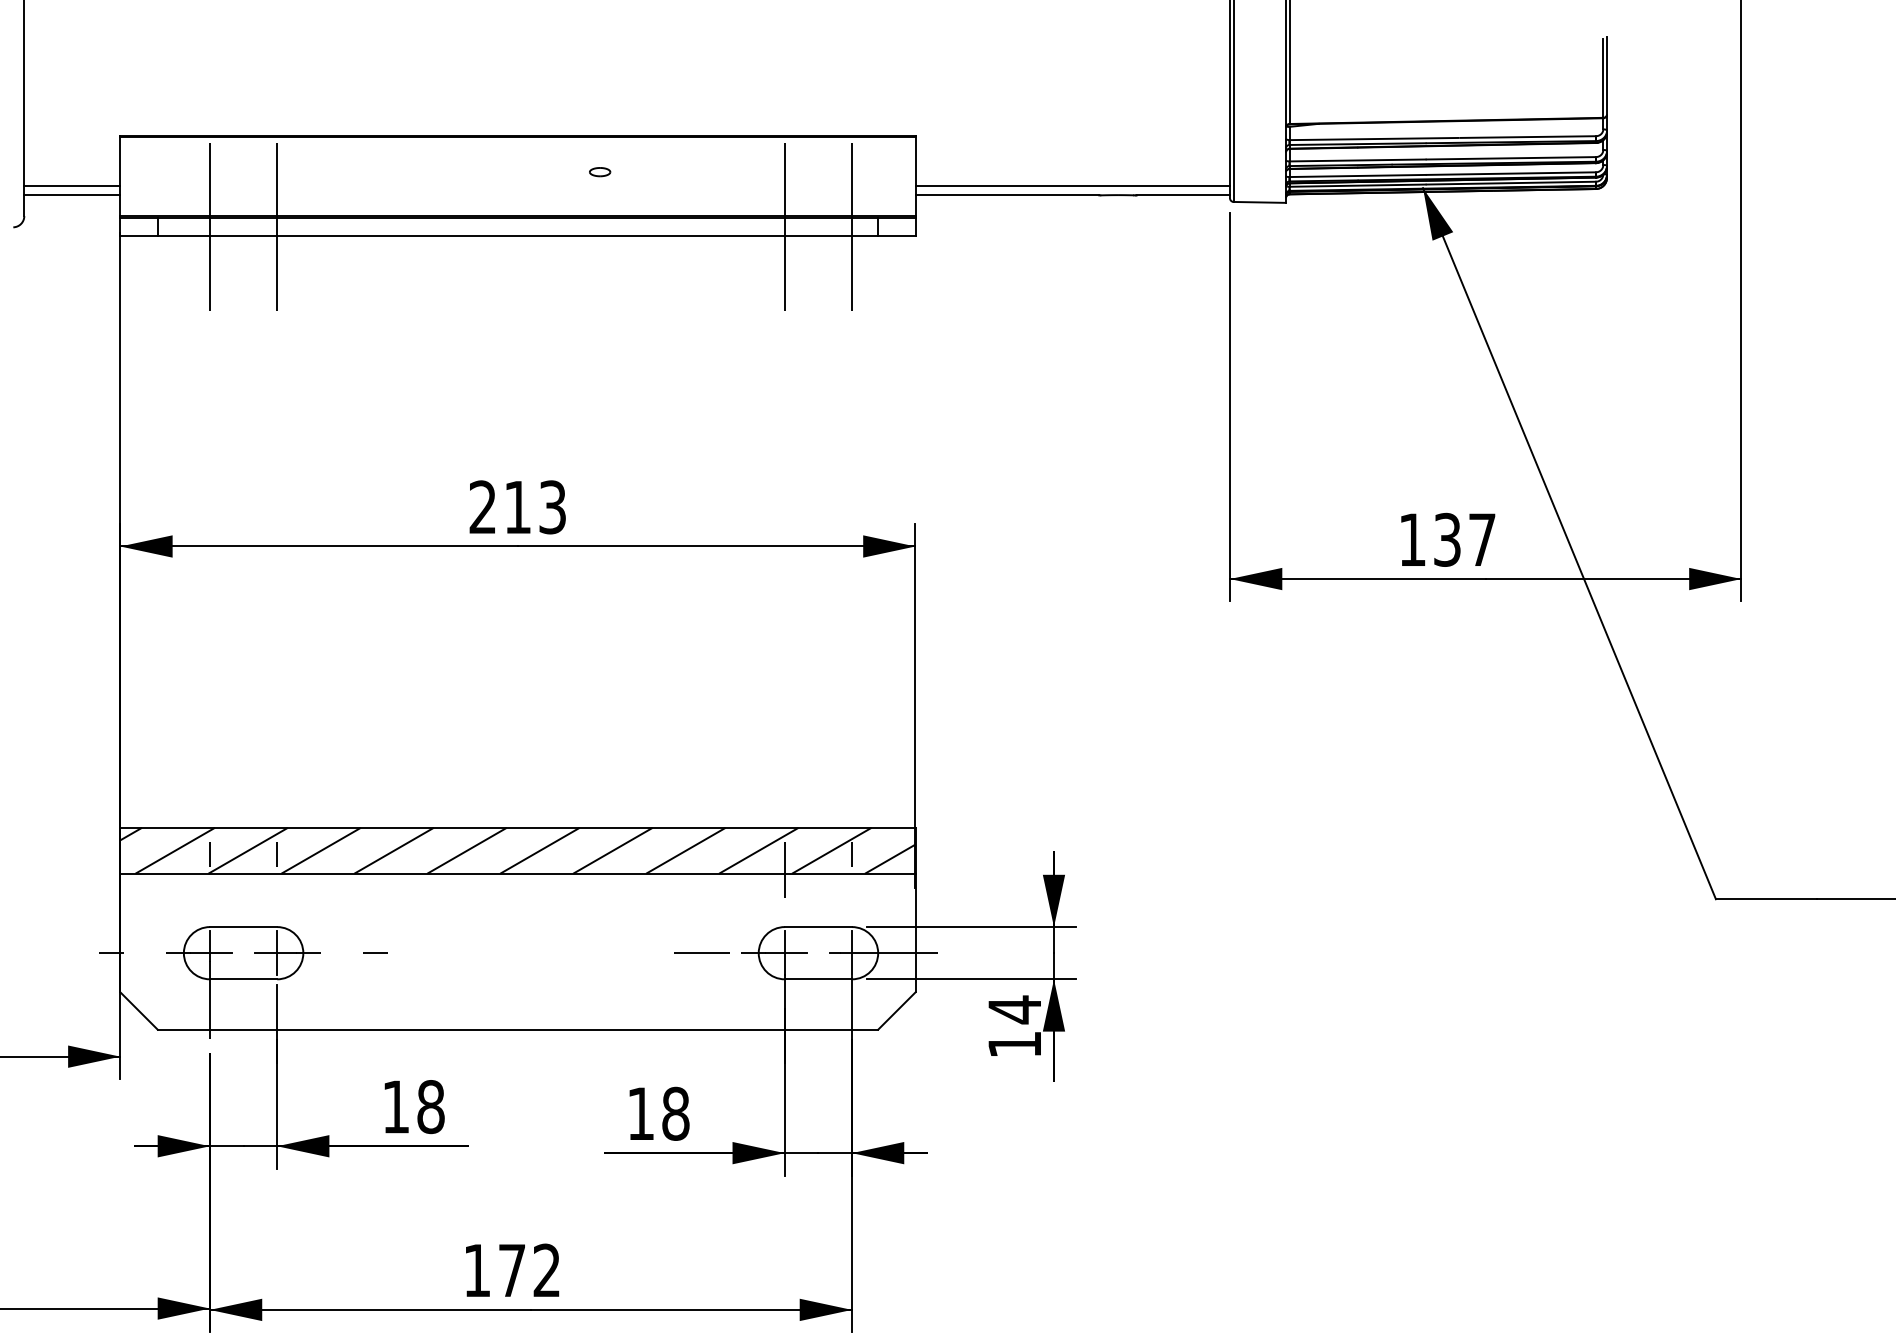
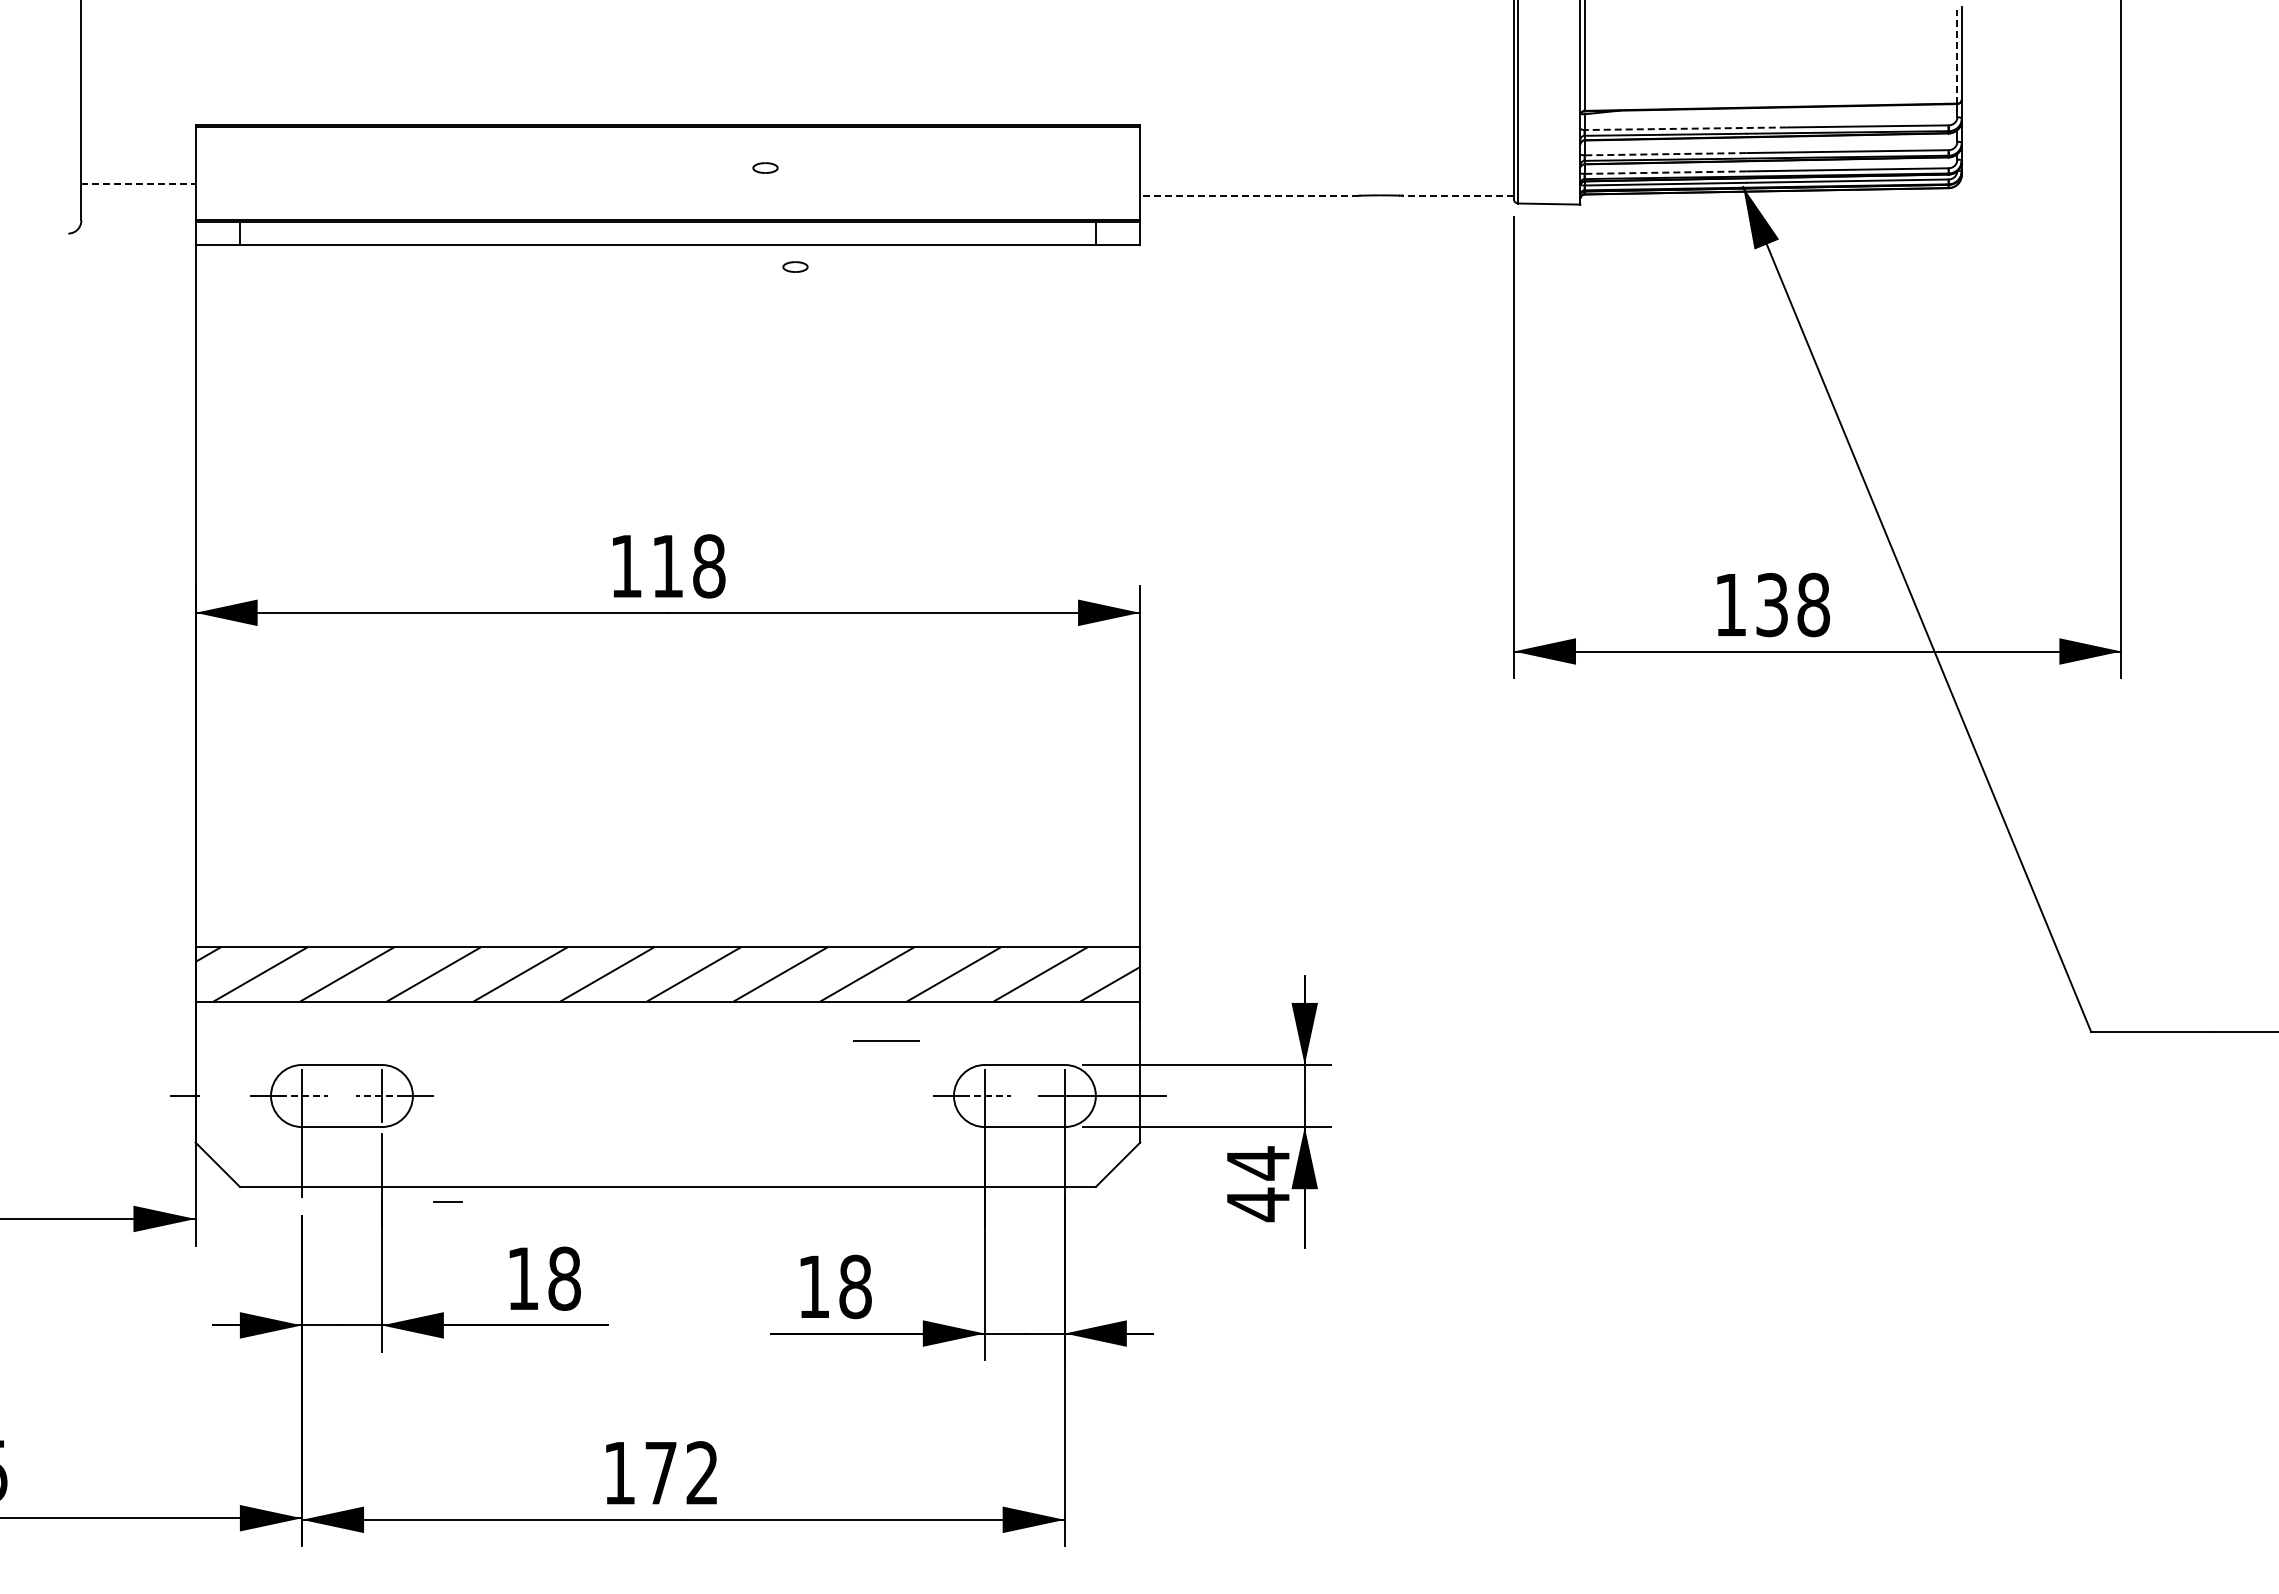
line: (1603, 78) -> (1957, 56), solid -> dashed
line: (1373, 138) -> (1684, 128), solid -> dashed
line: (1357, 160) -> (1665, 154), solid -> dashed
line: (1357, 175) -> (1665, 172), solid -> dashed
line: (73, 185) -> (139, 184), solid -> dashed
line: (1072, 185) -> (1326, 184), removed
line: (72, 195) -> (138, 195), removed
line: (1006, 195) -> (1248, 195), solid -> dashed
line: (1182, 195) -> (1457, 195), solid -> dashed
line: (210, 227) -> (302, 233), removed
line: (276, 227) -> (381, 233), removed
line: (785, 227) -> (985, 233), removed
line: (851, 227) -> (1064, 233), removed
part: (625, 254) -> (795, 266), added
text: (517, 507) -> (667, 566), 213 -> 118
text: (1482, 539) -> (1813, 604), 137 -> 138
line: (210, 855) -> (302, 979), removed
line: (276, 855) -> (381, 979), removed
line: (851, 855) -> (1064, 979), removed
line: (785, 870) -> (985, 997), removed
line: (375, 952) -> (447, 1201), moved
line: (701, 952) -> (886, 1040), moved
line: (212, 953) -> (304, 1096), solid -> dashed
line: (275, 953) -> (379, 1096), solid -> dashed
line: (786, 953) -> (987, 1096), solid -> dashed
text: (1015, 1044) -> (1258, 1204), 14 -> 44

